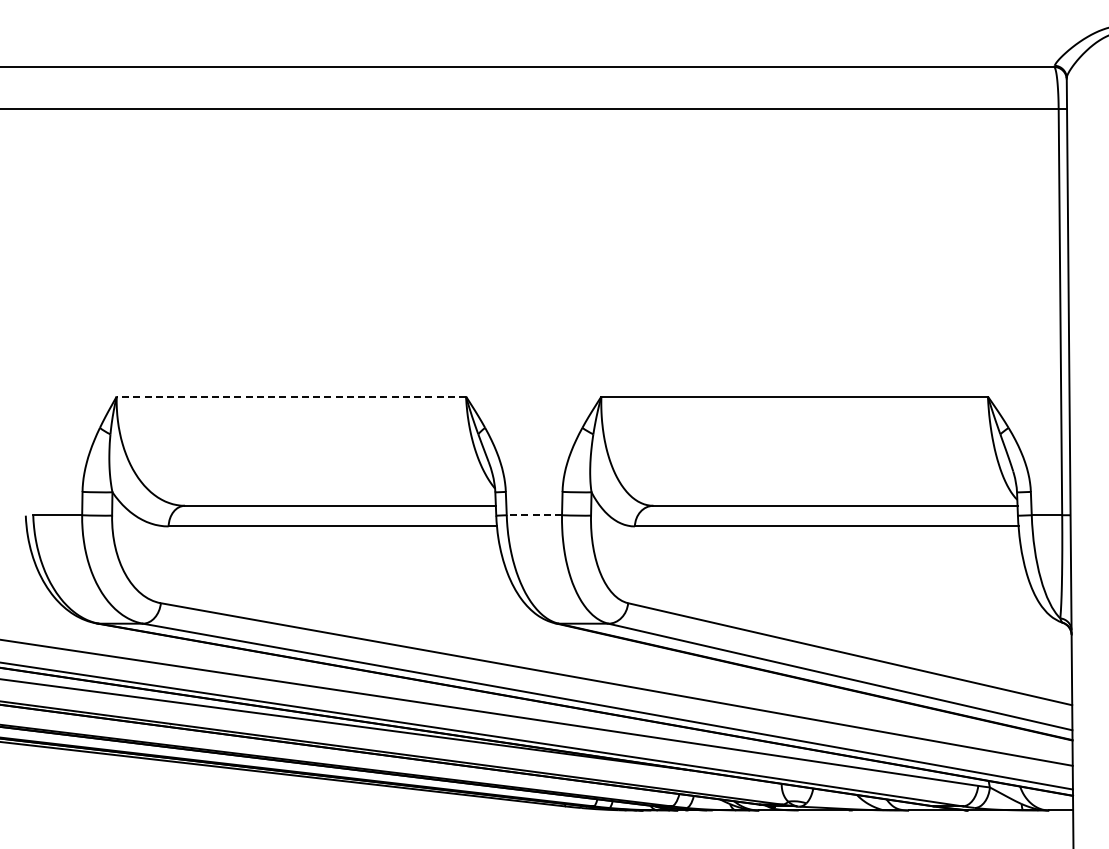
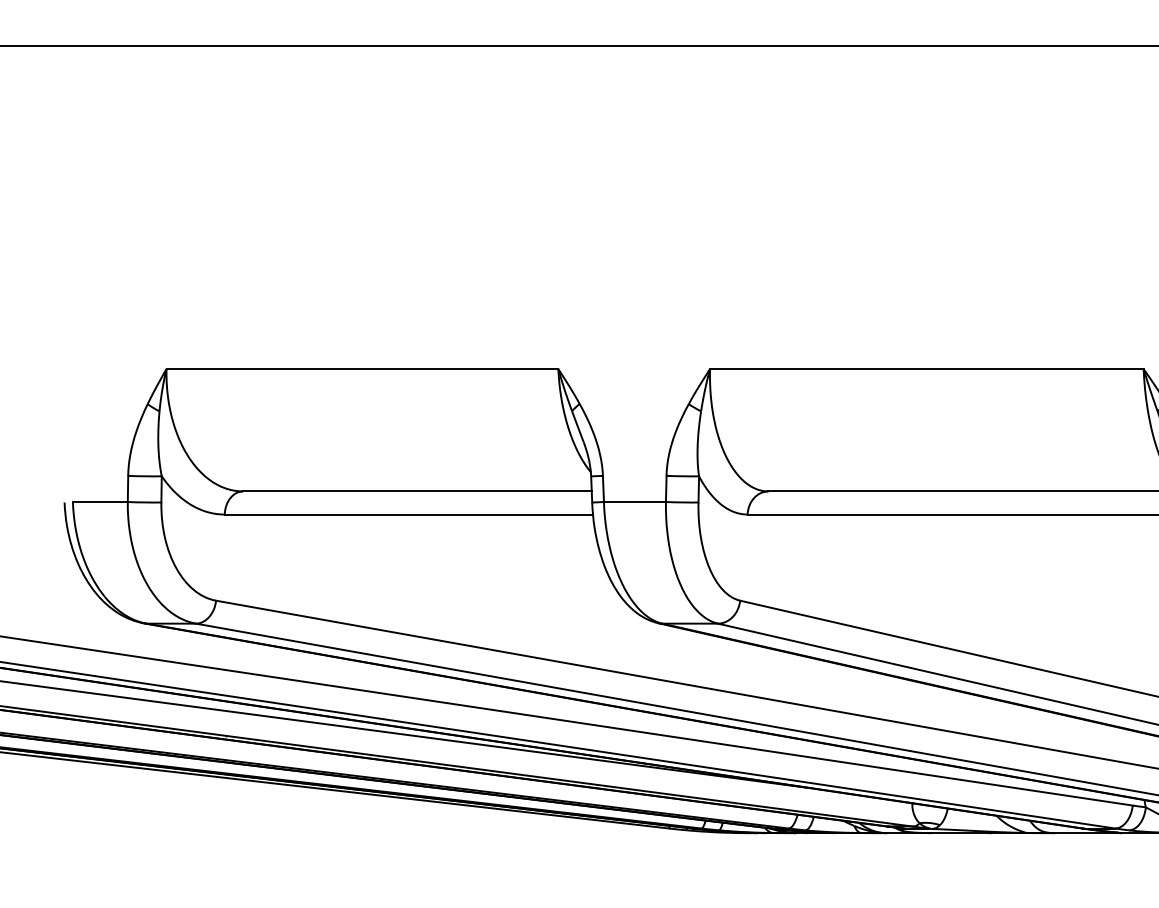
line: (291, 396) -> (362, 368), dashed -> solid
line: (534, 515) -> (635, 502), dashed -> solid

